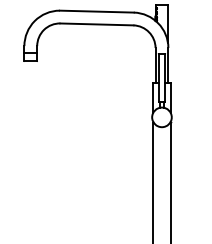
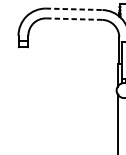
line: (96, 11) -> (73, 9), solid -> dashed
line: (96, 24) -> (73, 19), solid -> dashed

